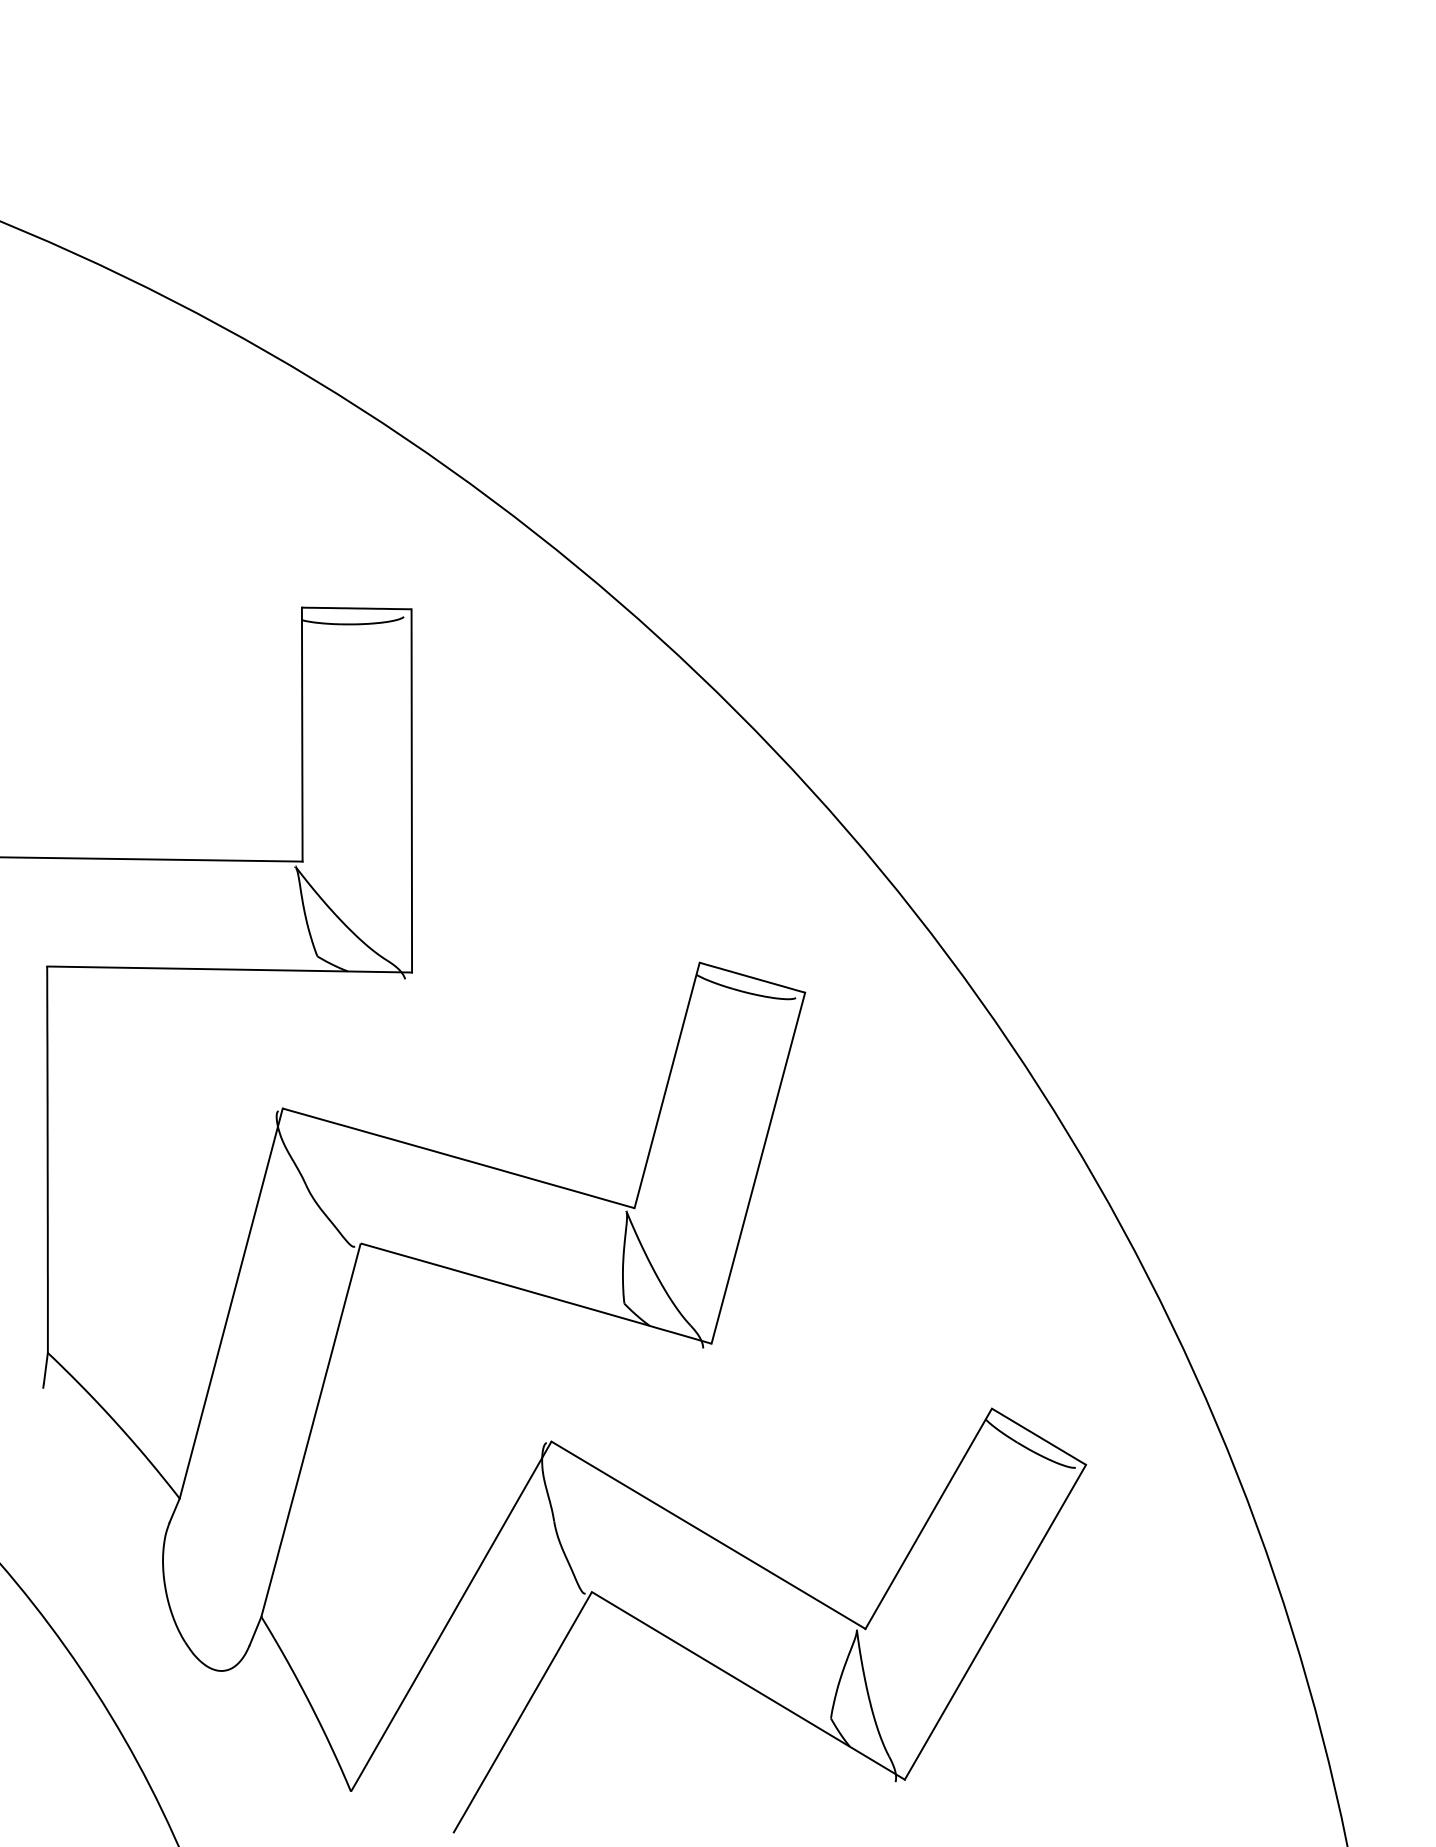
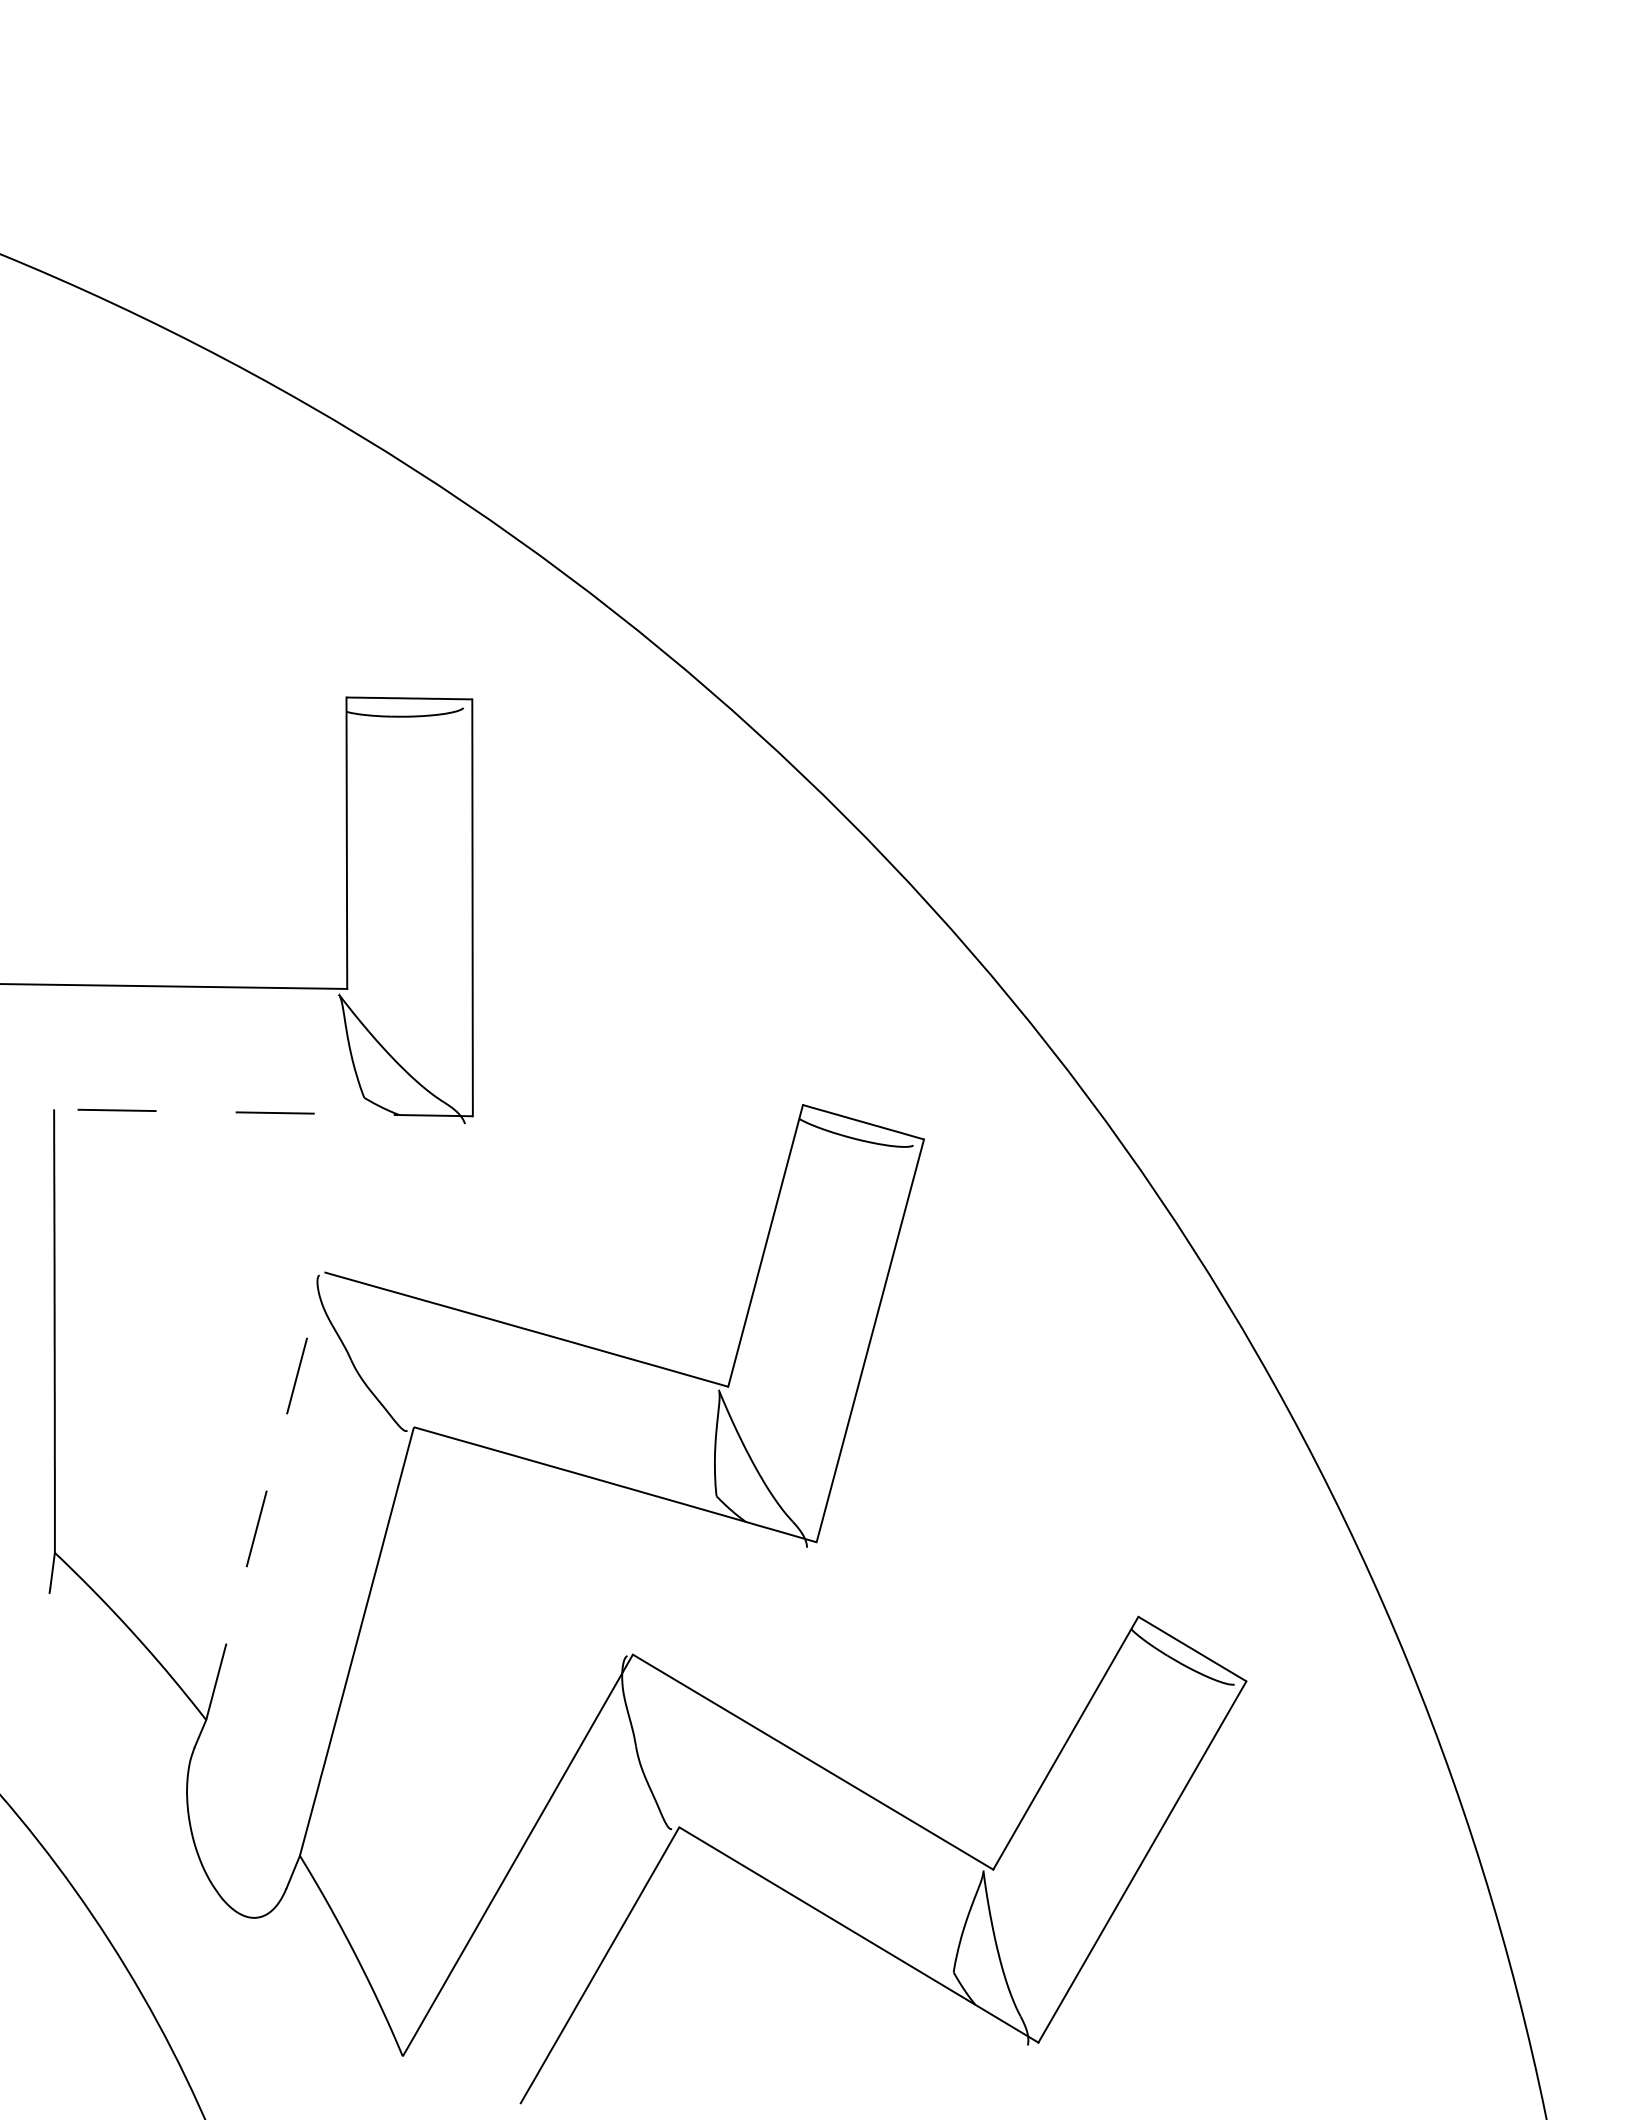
line: (228, 969) -> (262, 1112), solid -> dashed
line: (231, 1302) -> (265, 1495), solid -> dashed

